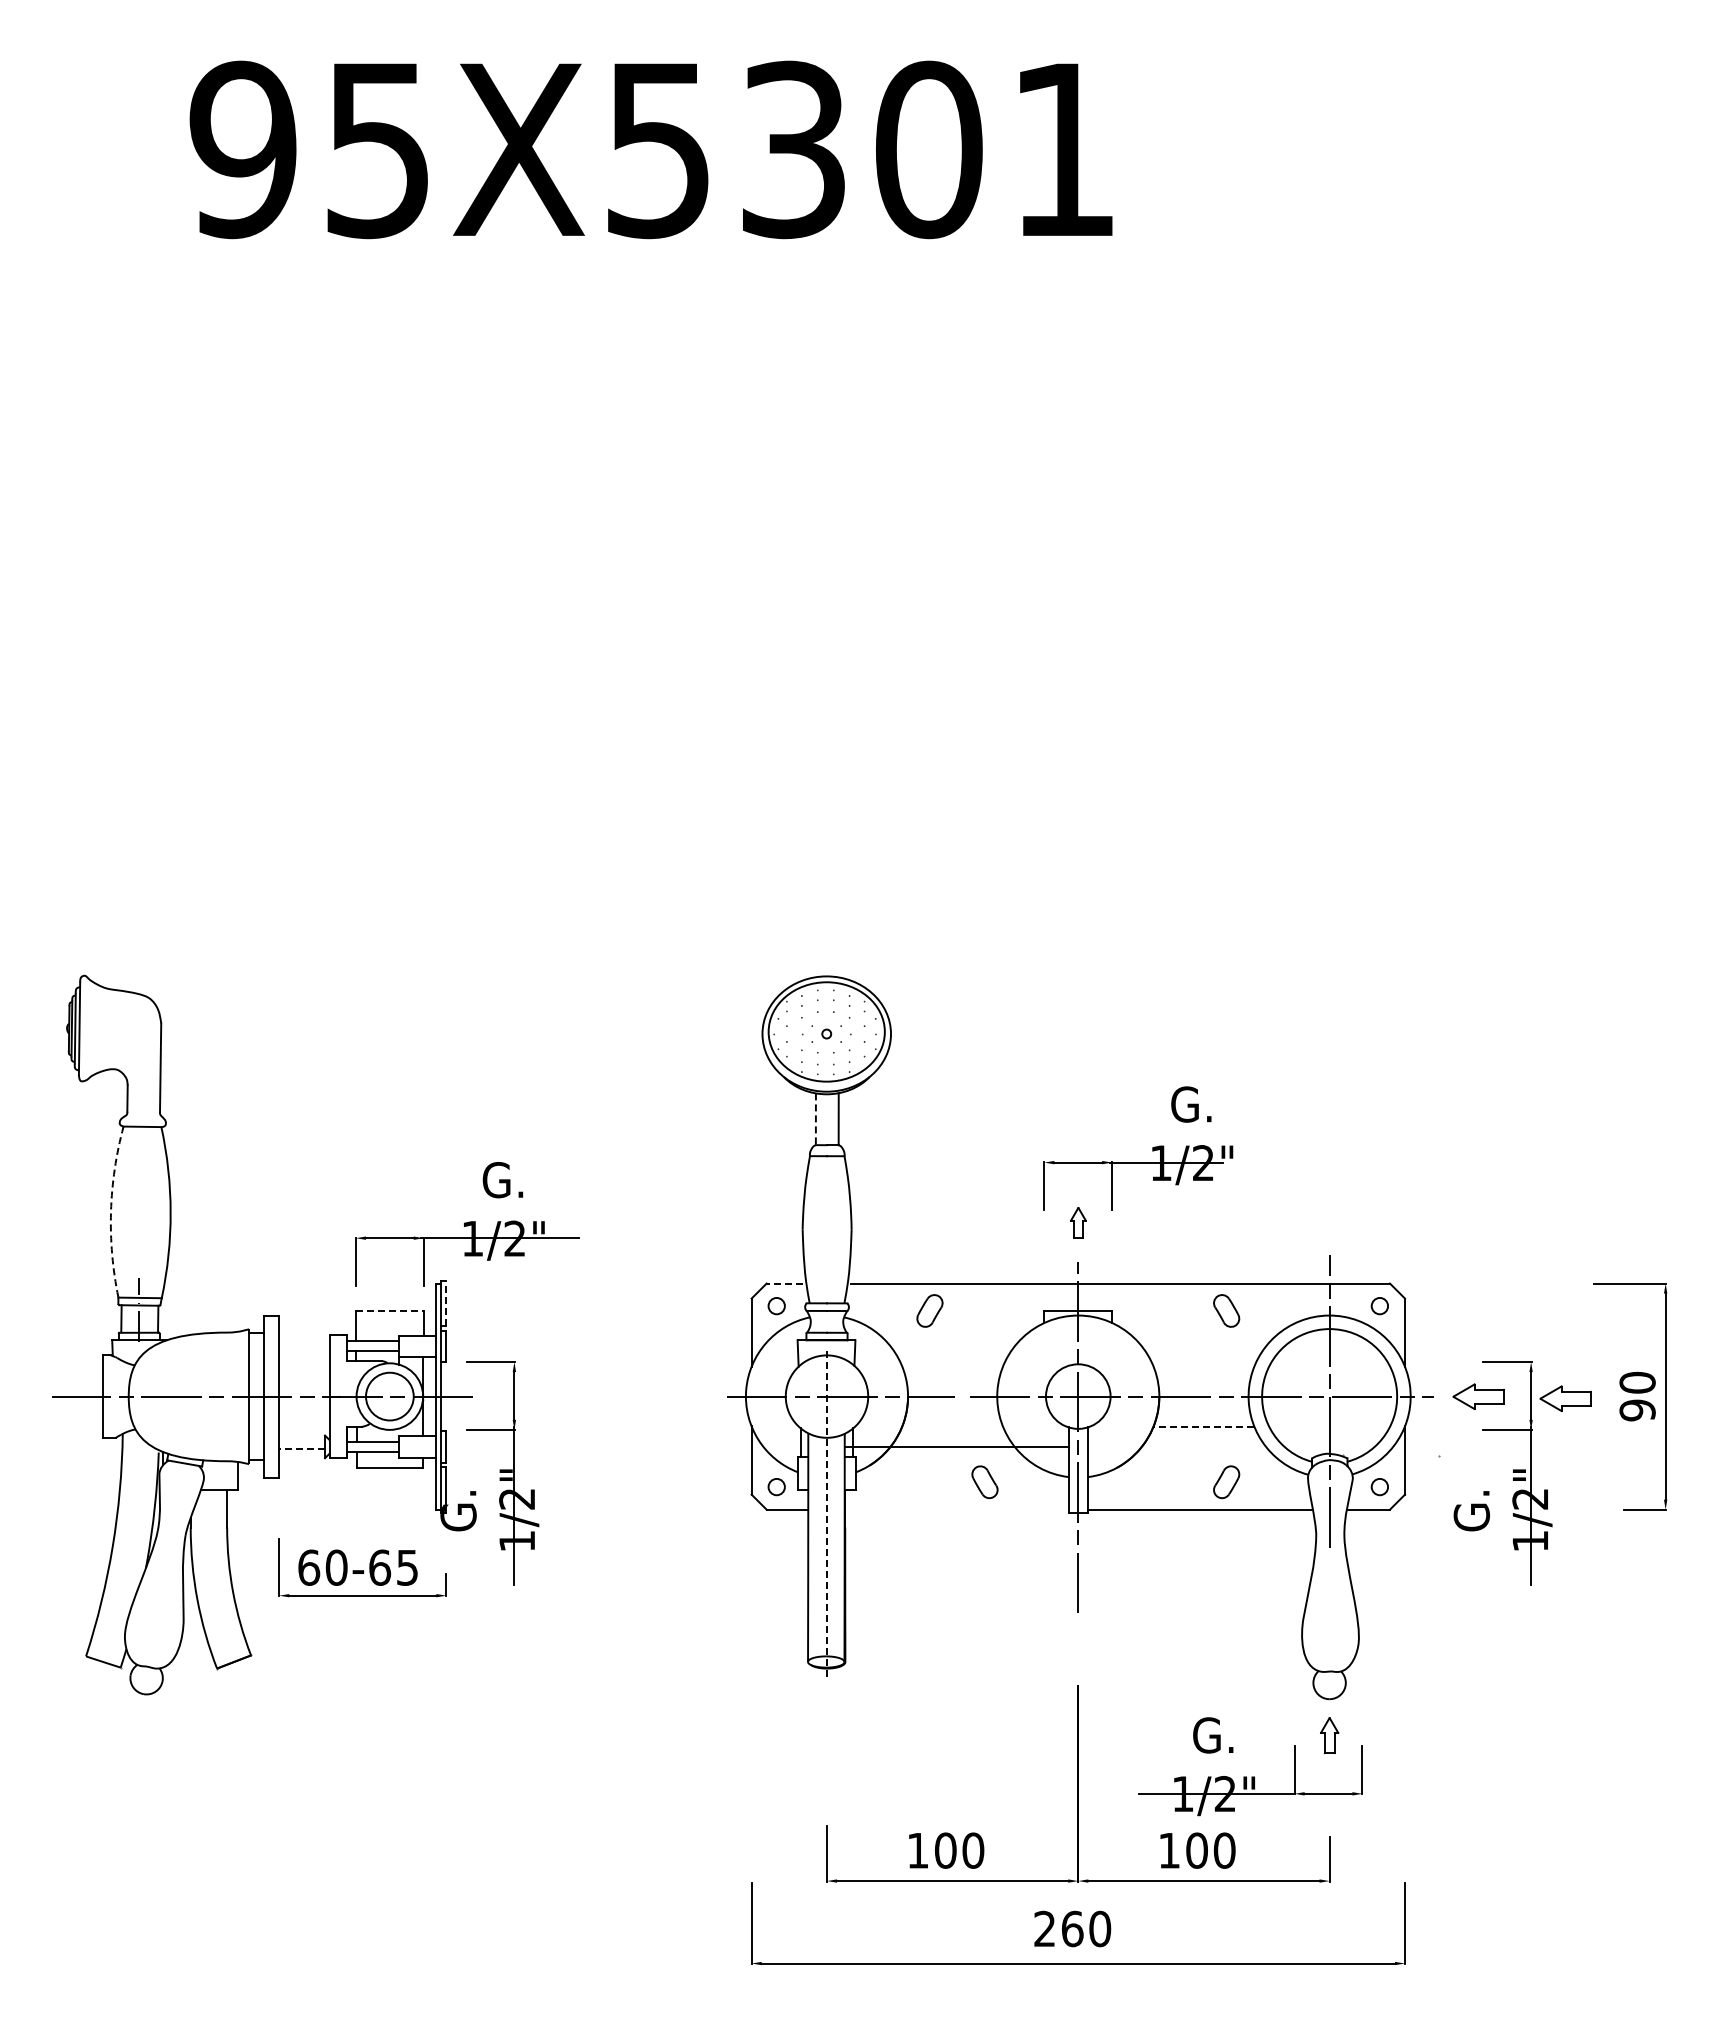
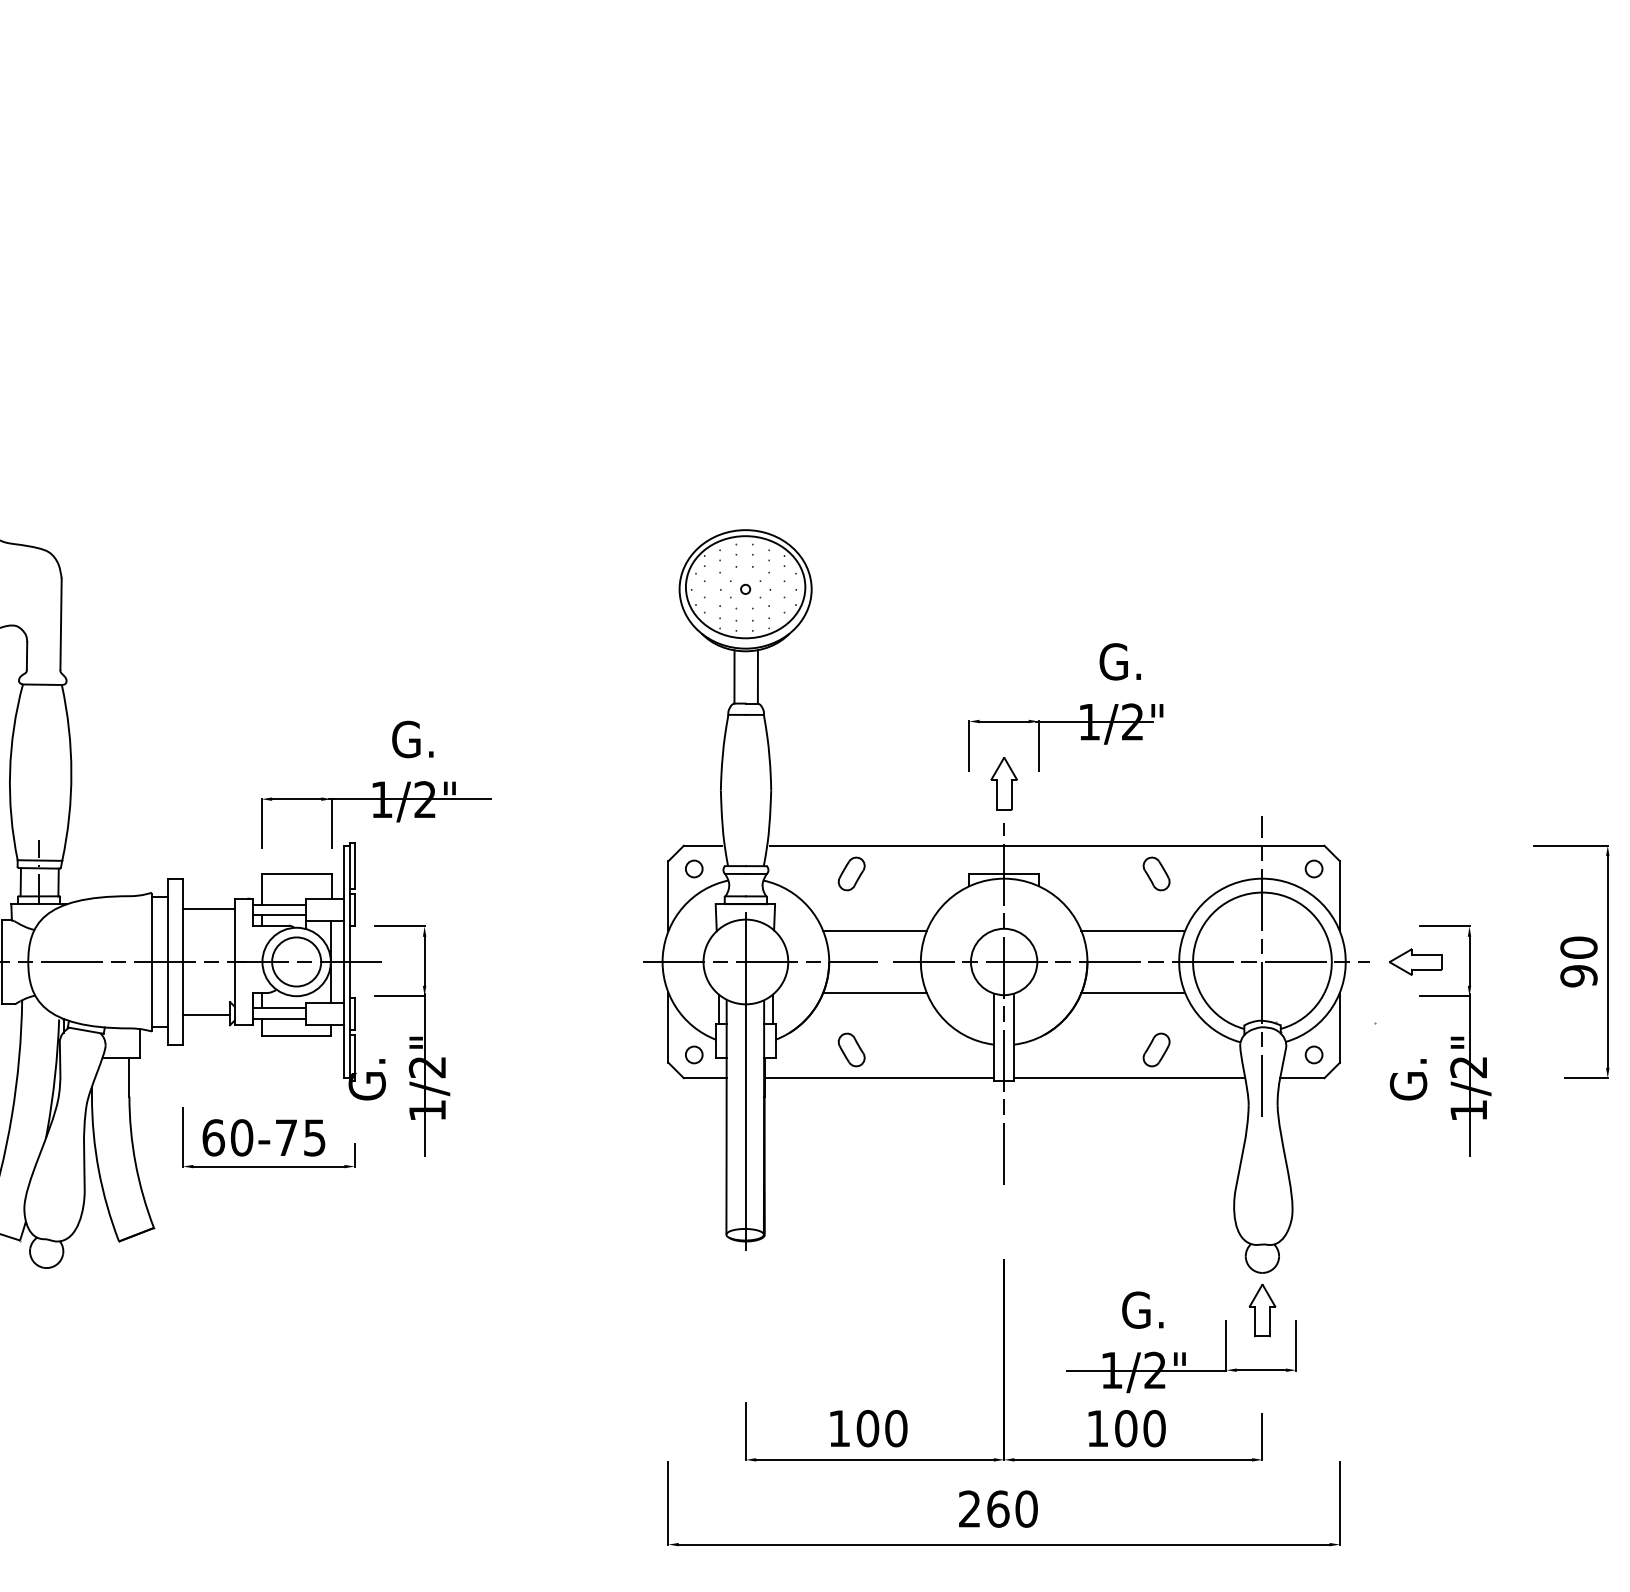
line: (815, 1119) -> (734, 677), dashed -> solid
arc: (111, 1211) -> (10, 771), dashed -> solid
part: (1078, 1222) -> (1004, 783), size x1.67
line: (784, 1283) -> (702, 845), dashed -> solid
line: (446, 1303) -> (354, 866), dashed -> solid
line: (389, 1311) -> (296, 874), dashed -> solid
line: (304, 1344) -> (208, 908), added
line: (952, 1366) -> (874, 931), added
line: (1203, 1366) -> (1132, 931), added
part: (1565, 1398) -> (1504, 963), removed
line: (952, 1426) -> (874, 992), added
line: (1203, 1426) -> (1132, 992), dashed -> solid
line: (956, 1446) -> (878, 1078), moved
line: (301, 1448) -> (205, 1015), dashed -> solid
part: (984, 1482) -> (851, 1050), moved
line: (827, 1512) -> (746, 1081), dashed -> solid
text: (380, 1567) -> (287, 1137), 60-65 -> 60-75
part: (1329, 1735) -> (1262, 1310), size x1.43

